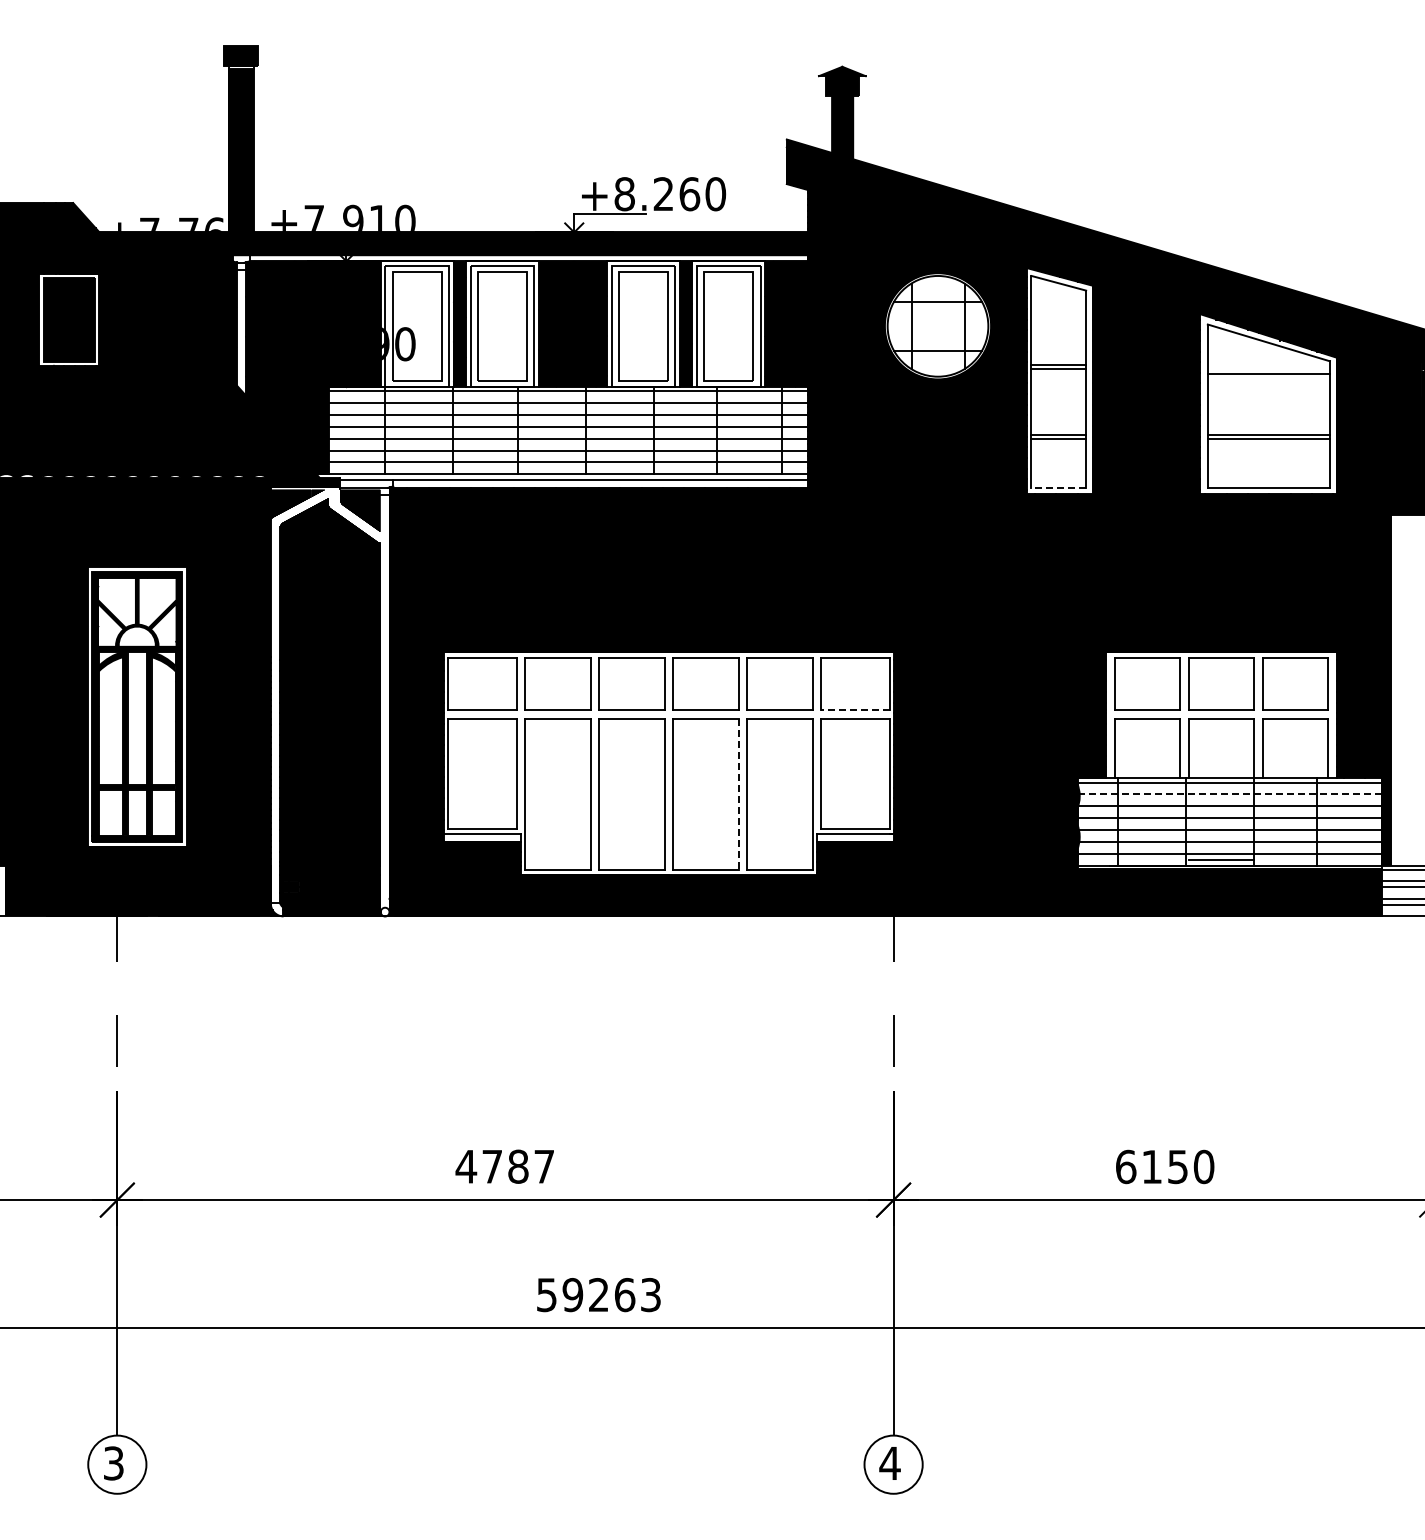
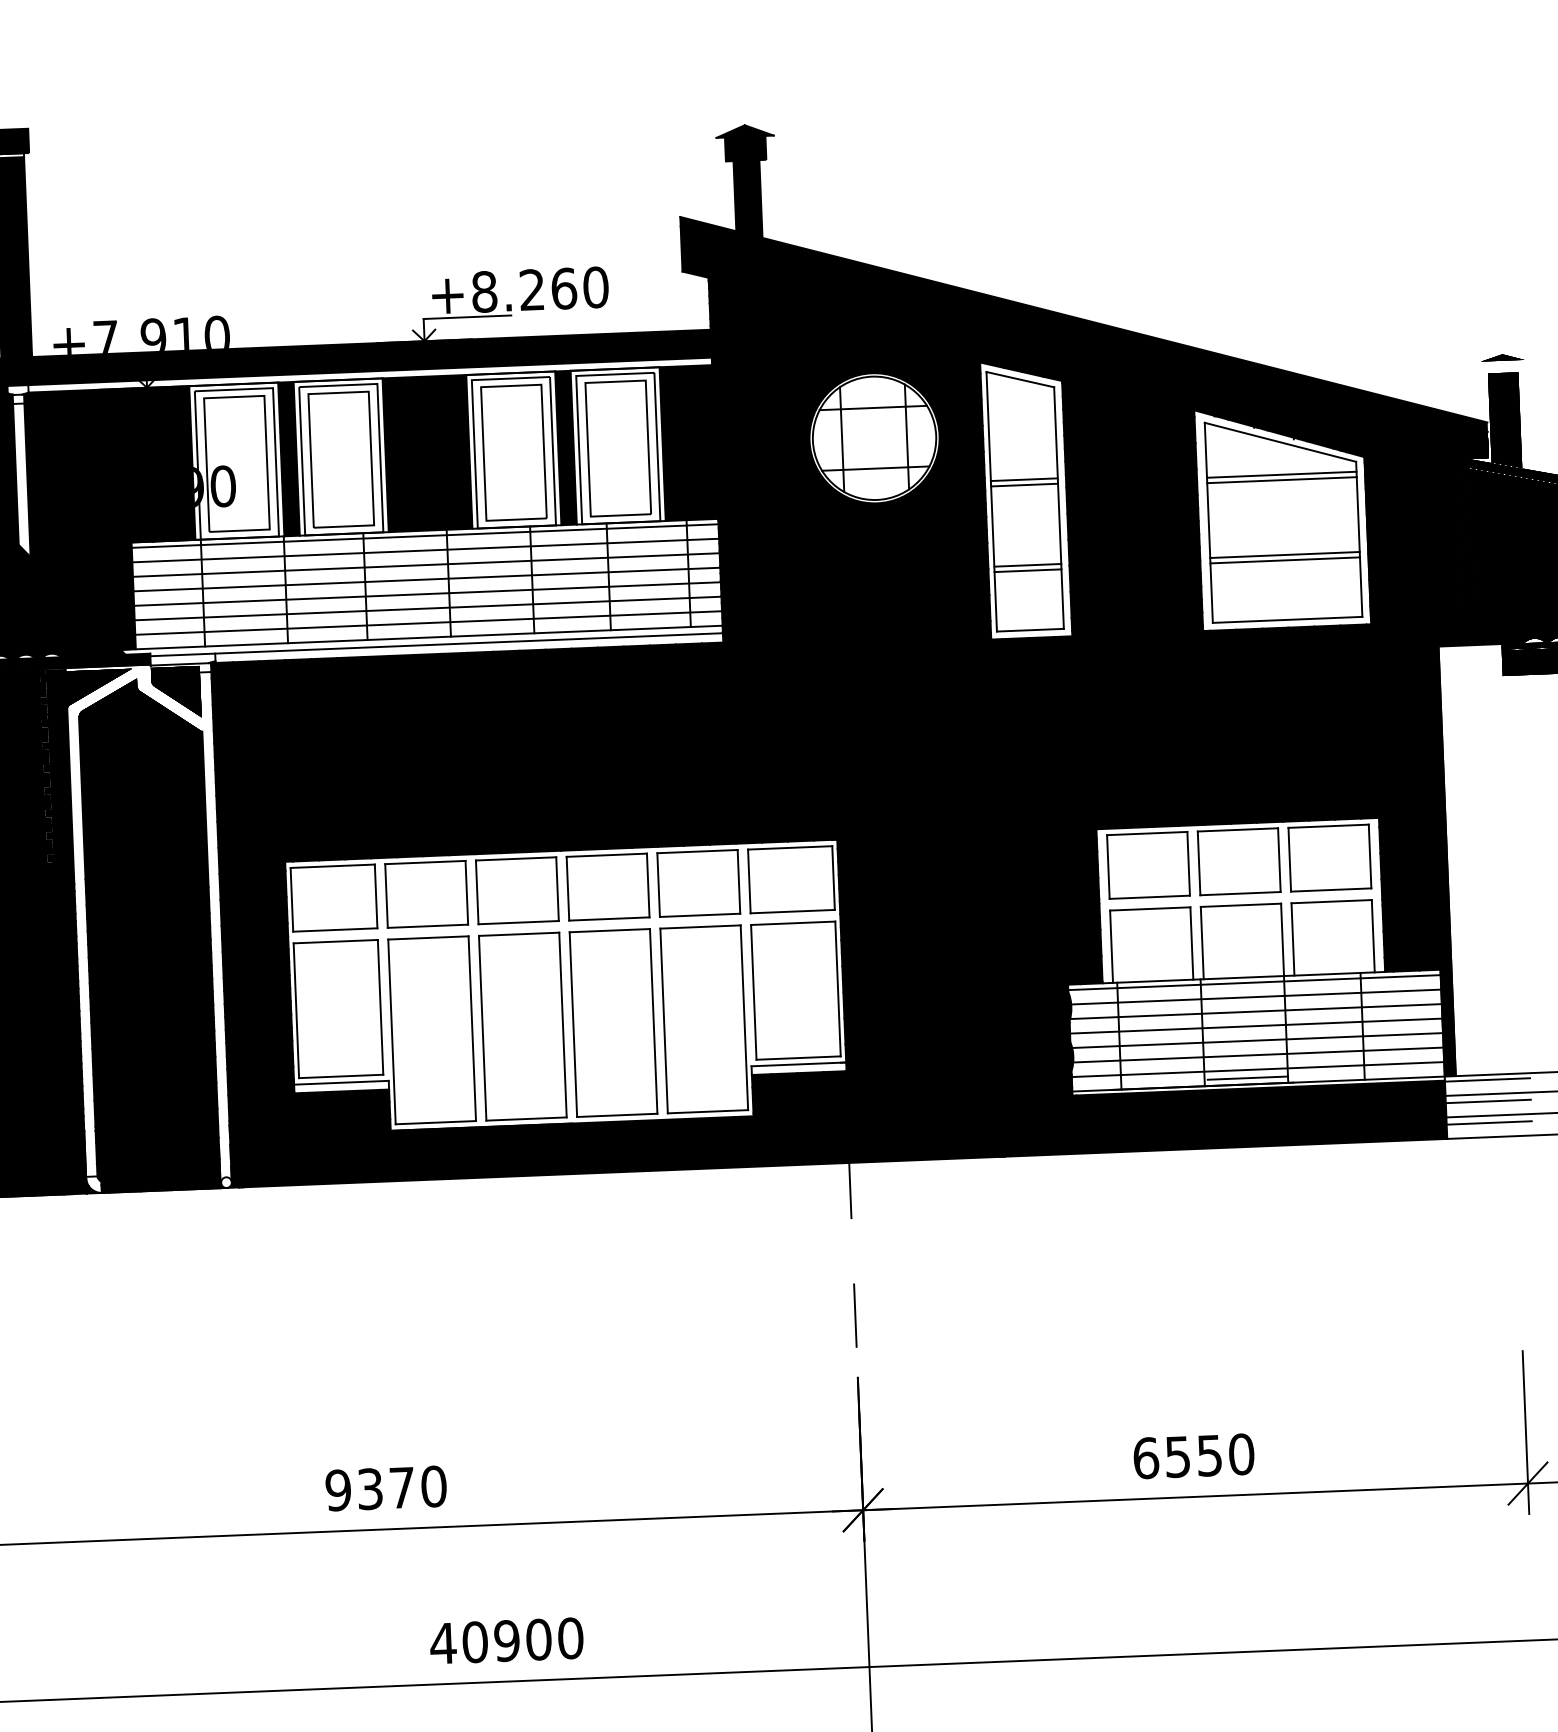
line: (1268, 369) -> (1281, 474), added
line: (1058, 487) -> (1030, 629), dashed -> solid
line: (855, 709) -> (792, 911), dashed -> solid
line: (1230, 794) -> (1255, 997), dashed -> solid
line: (738, 795) -> (653, 1022), dashed -> solid
text: (504, 1166) -> (385, 1488), 4787 -> 9370
text: (1151, 1167) -> (1177, 1457), 6150 -> 6550
text: (598, 1295) -> (506, 1641), 59263 -> 40900

